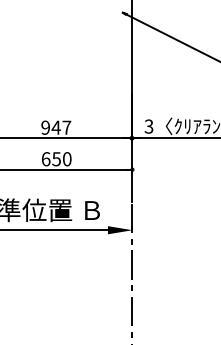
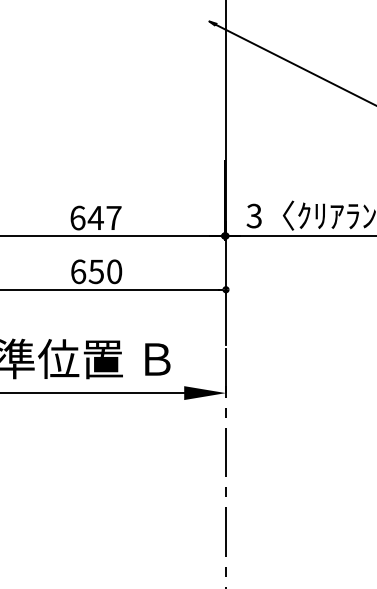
text: (45, 127) -> (77, 217), 947 -> 647

